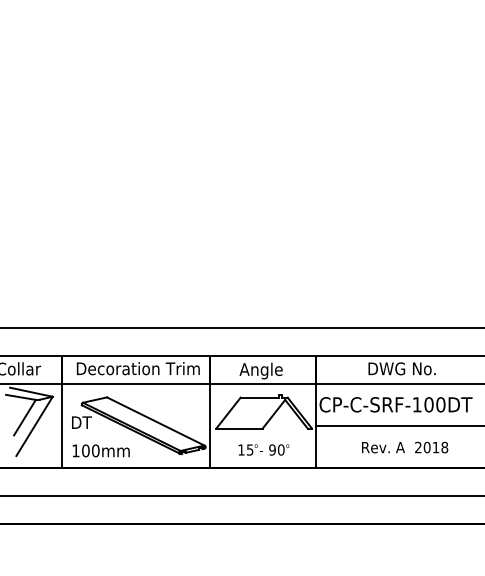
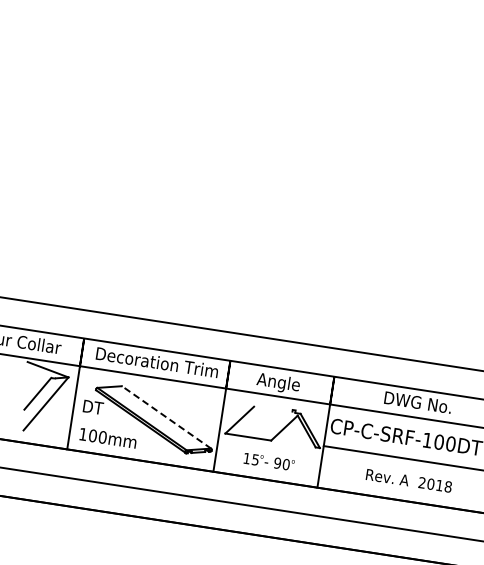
line: (20, 396) -> (36, 372), removed
line: (259, 397) -> (272, 409), removed
line: (155, 421) -> (166, 417), solid -> dashed

